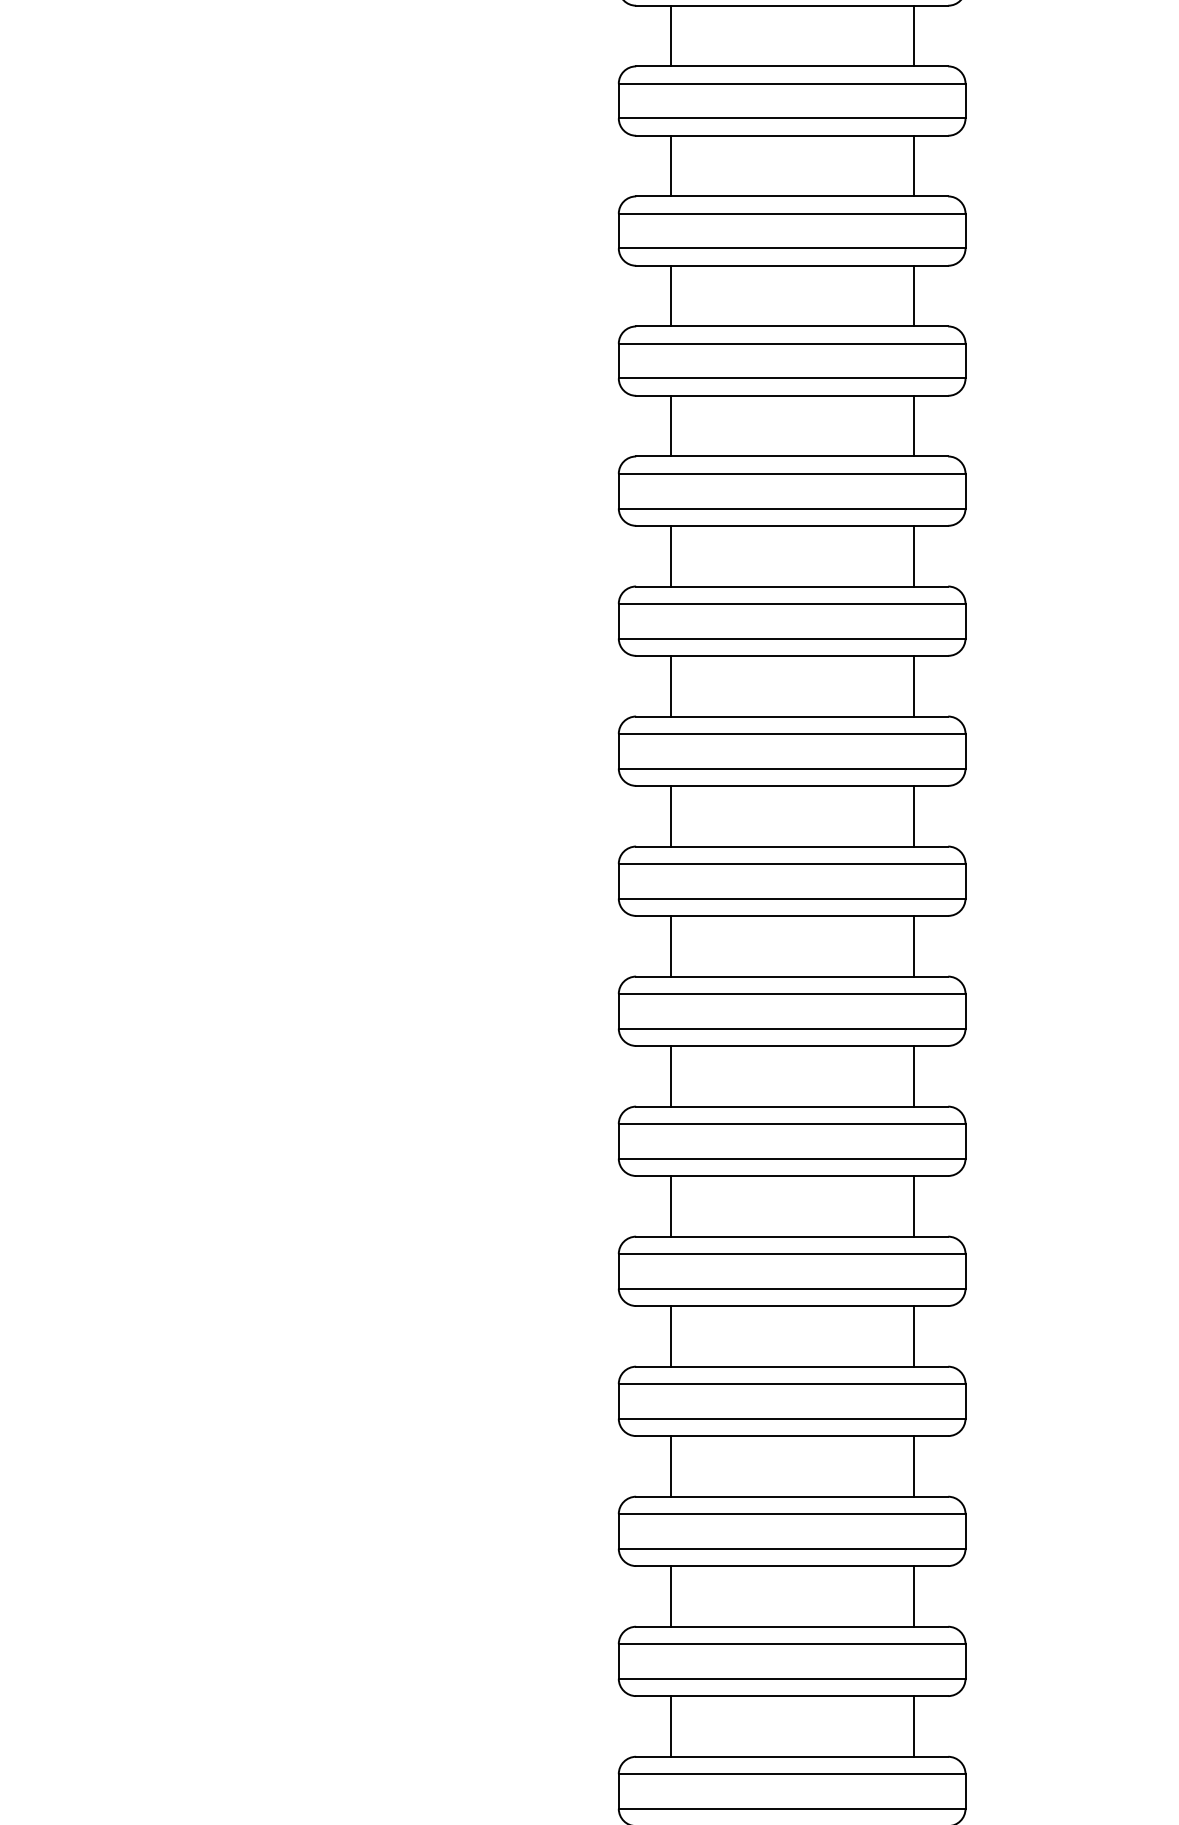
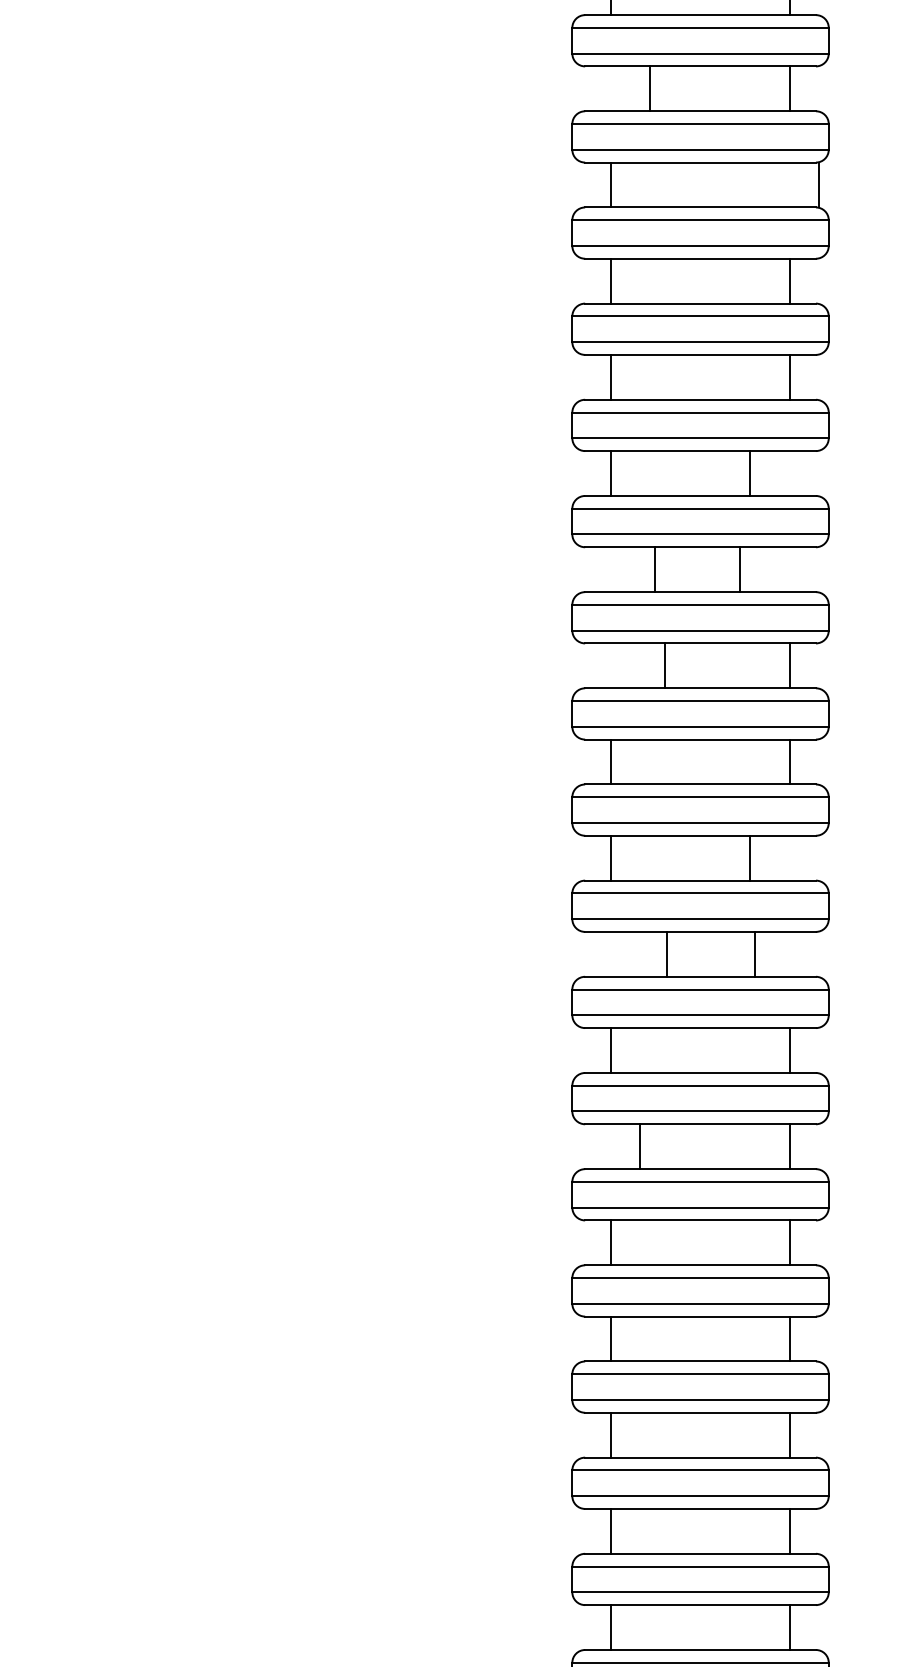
line: (670, 295) -> (649, 88), moved
line: (913, 425) -> (819, 184), moved
line: (913, 816) -> (750, 473), moved
line: (670, 946) -> (654, 569), moved
line: (913, 946) -> (740, 569), moved
line: (670, 1075) -> (664, 665), moved
line: (913, 1335) -> (750, 857), moved
line: (670, 1465) -> (666, 953), moved
line: (913, 1465) -> (755, 953), moved
line: (670, 1726) -> (639, 1146), moved

